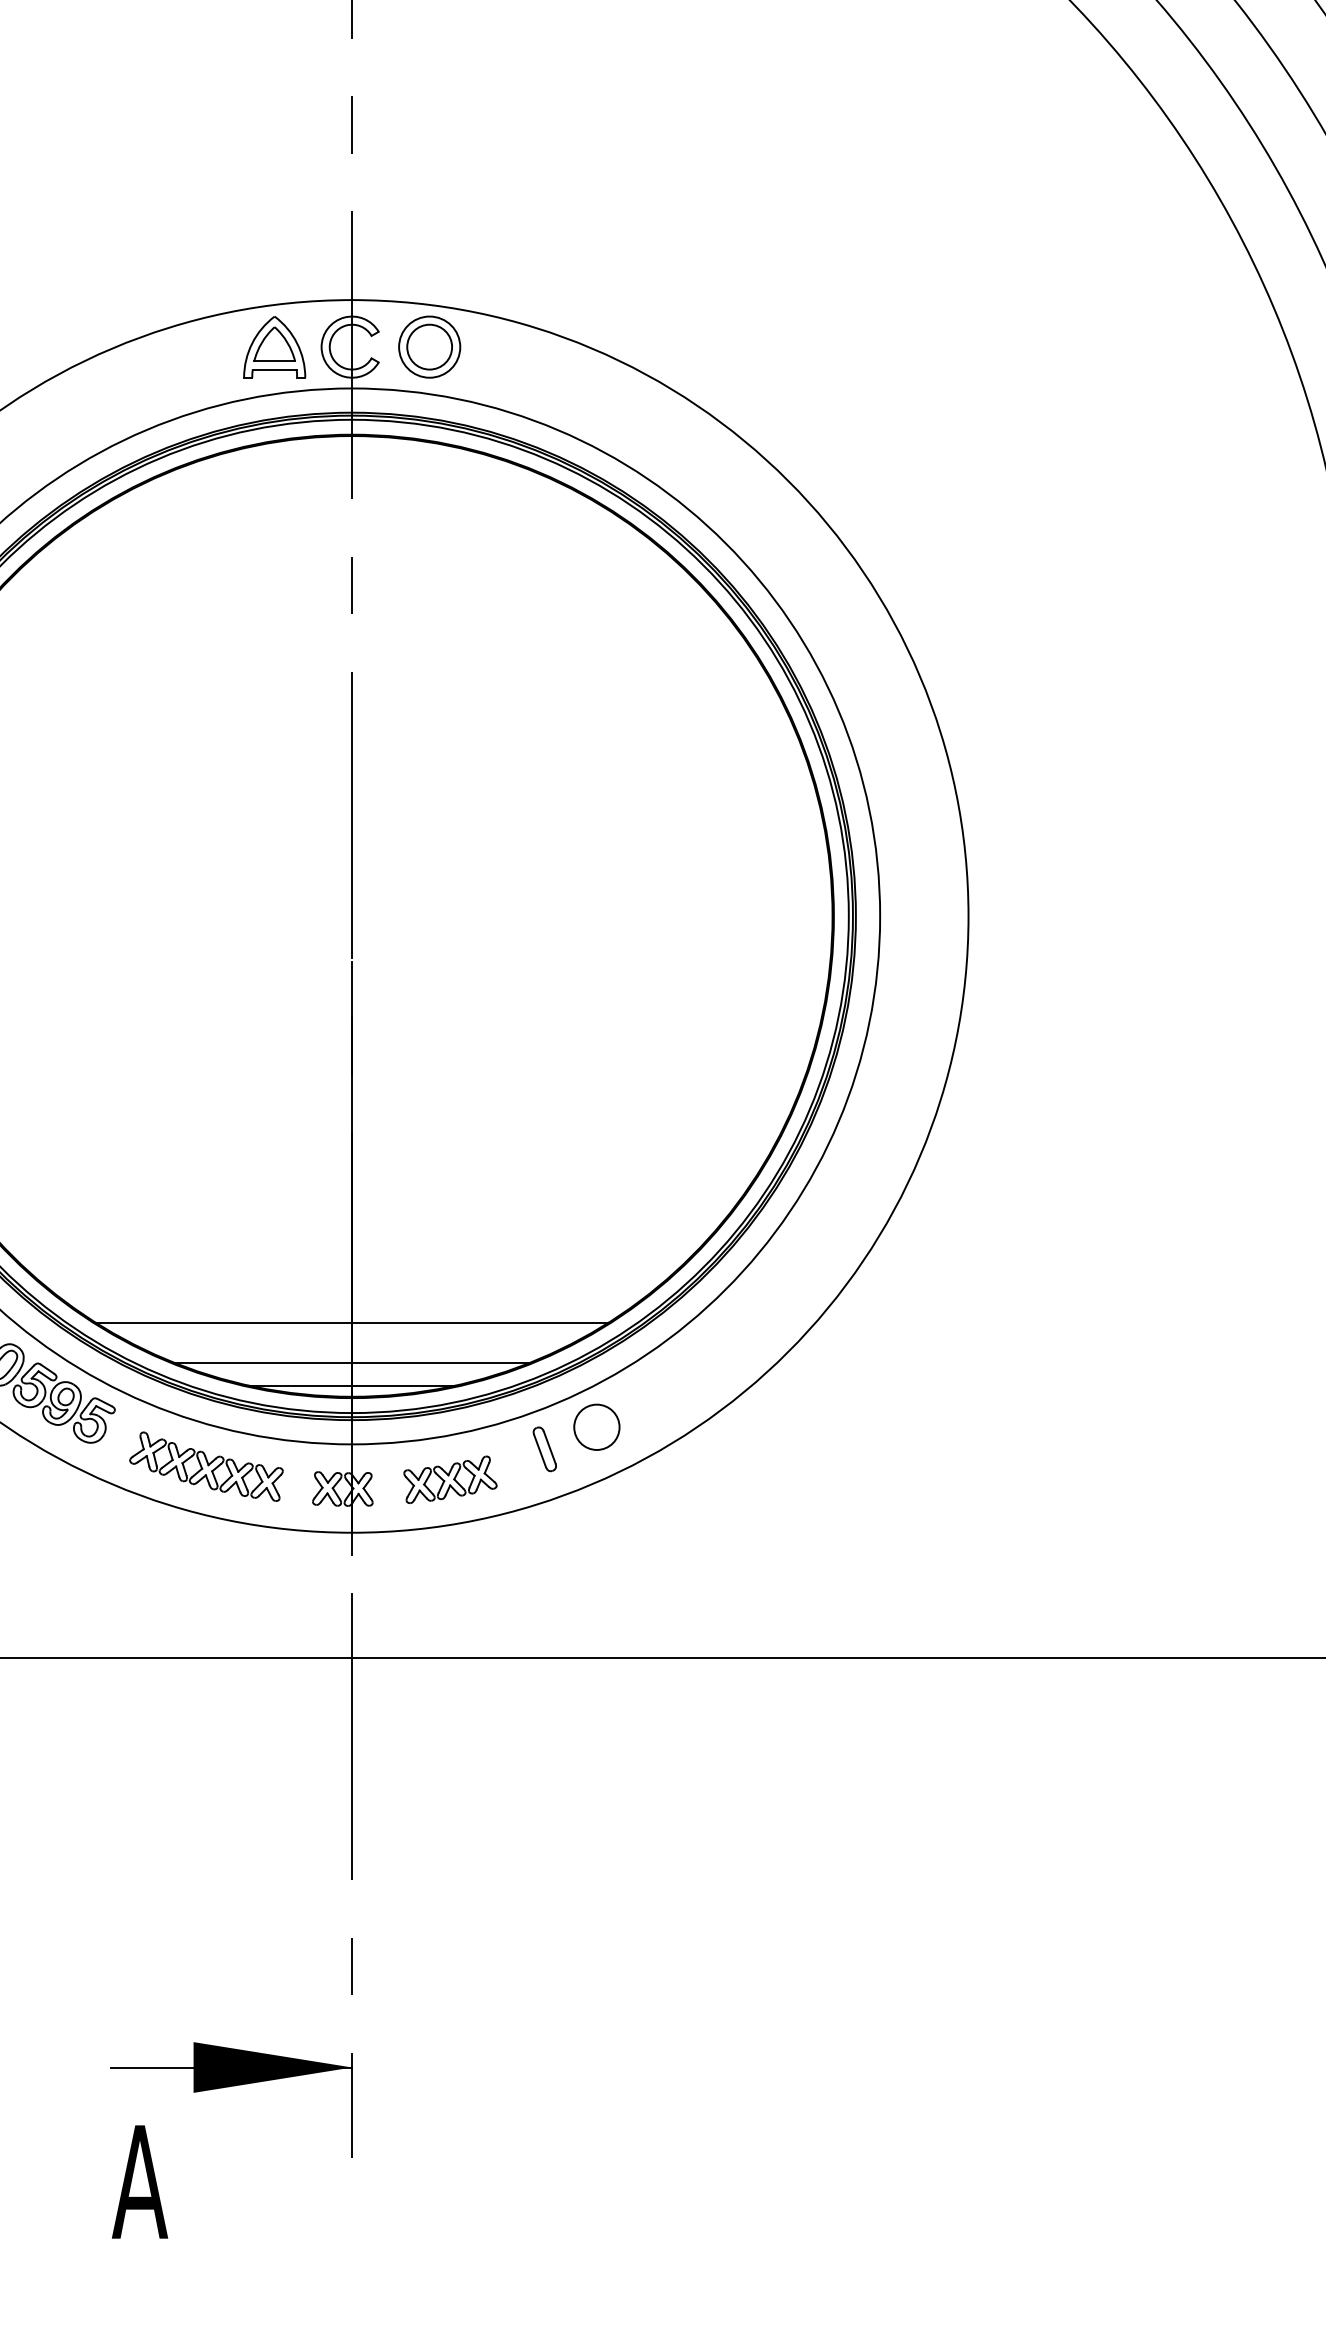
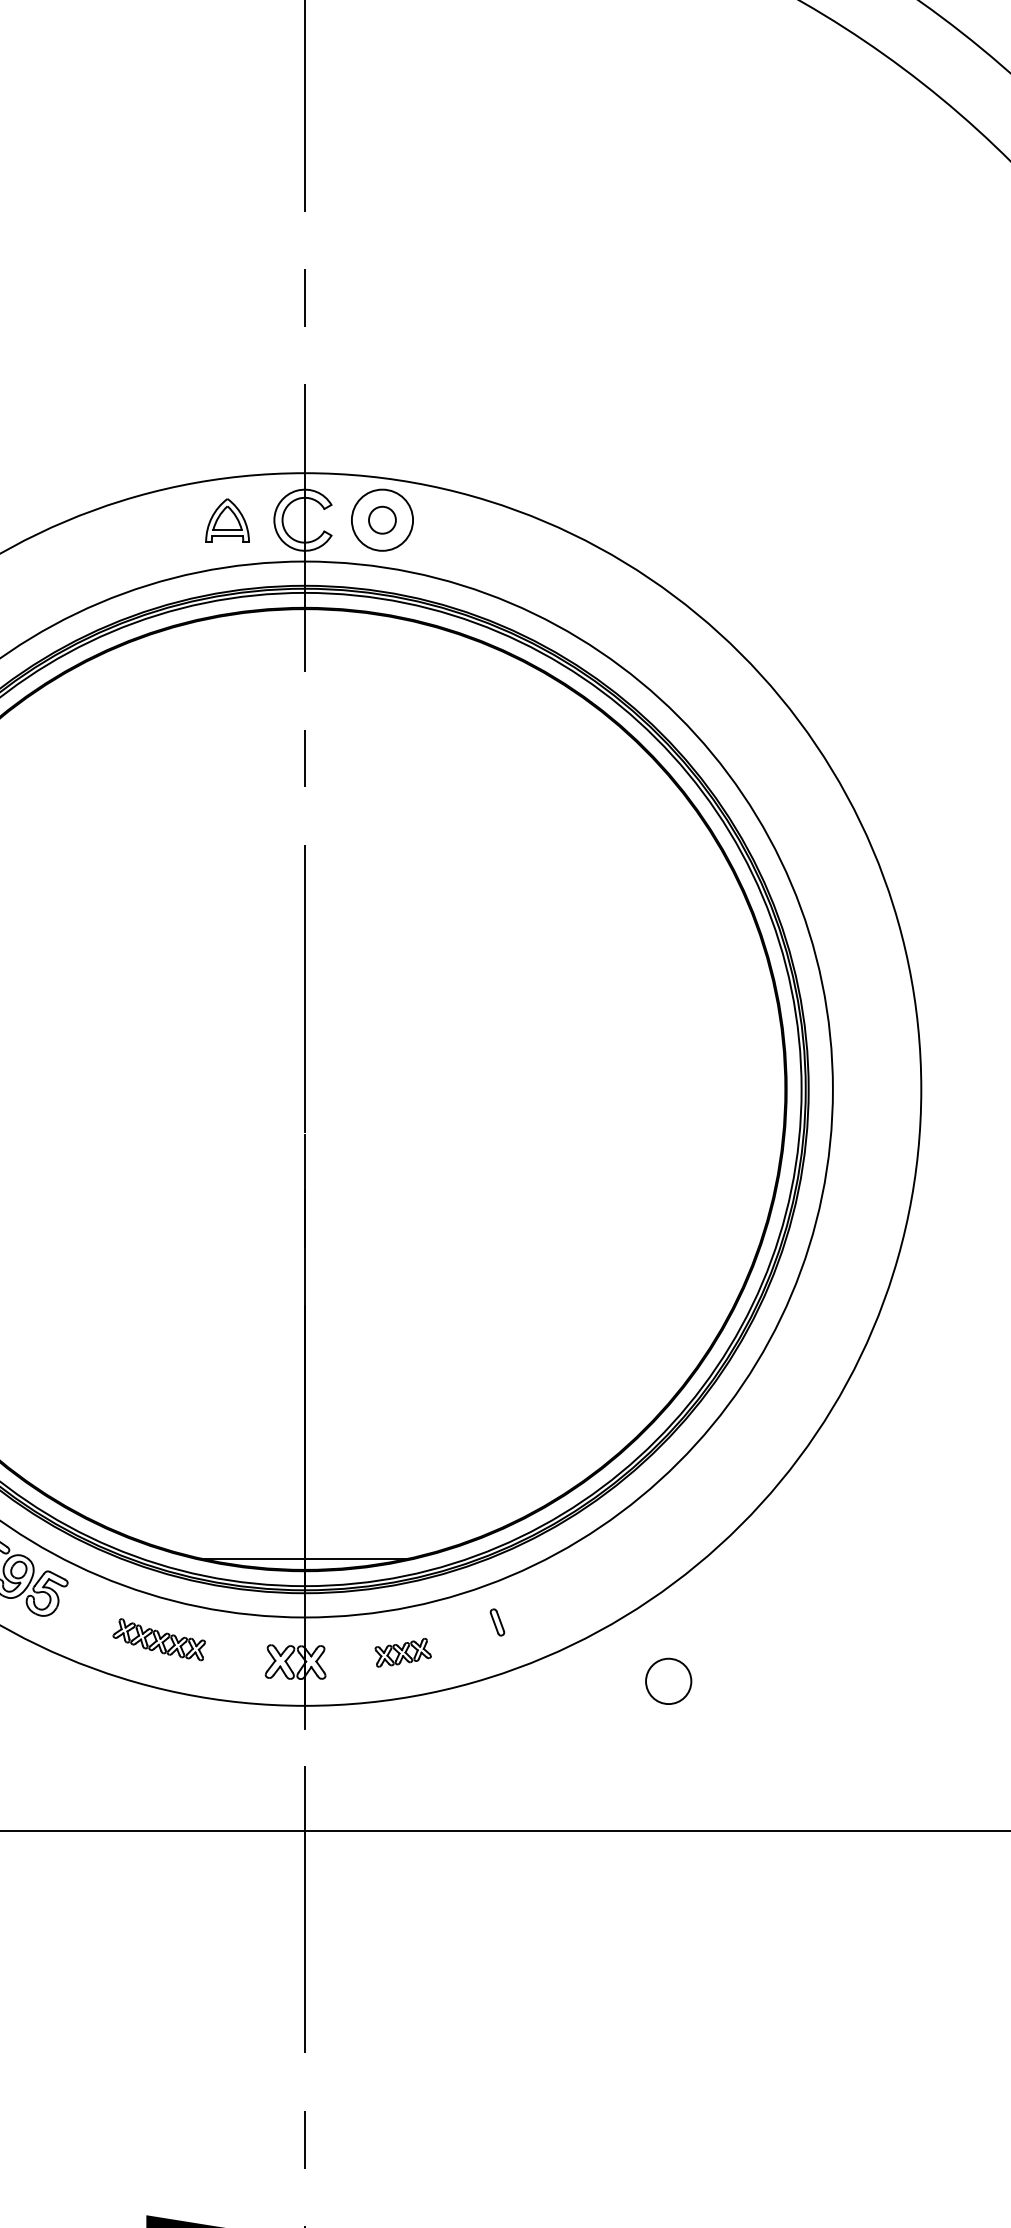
circle: (429, 346) -> (382, 519), size x0.6
part: (274, 347) -> (227, 520), size x0.7
line: (351, 1323) -> (304, 1496), removed
line: (352, 1363) -> (305, 1536), removed
circle: (596, 1426) -> (668, 1680), moved
part: (544, 1449) -> (497, 1622), size x0.6
part: (206, 1466) -> (159, 1639), size x0.6
part: (450, 1479) -> (403, 1652), size x0.6

